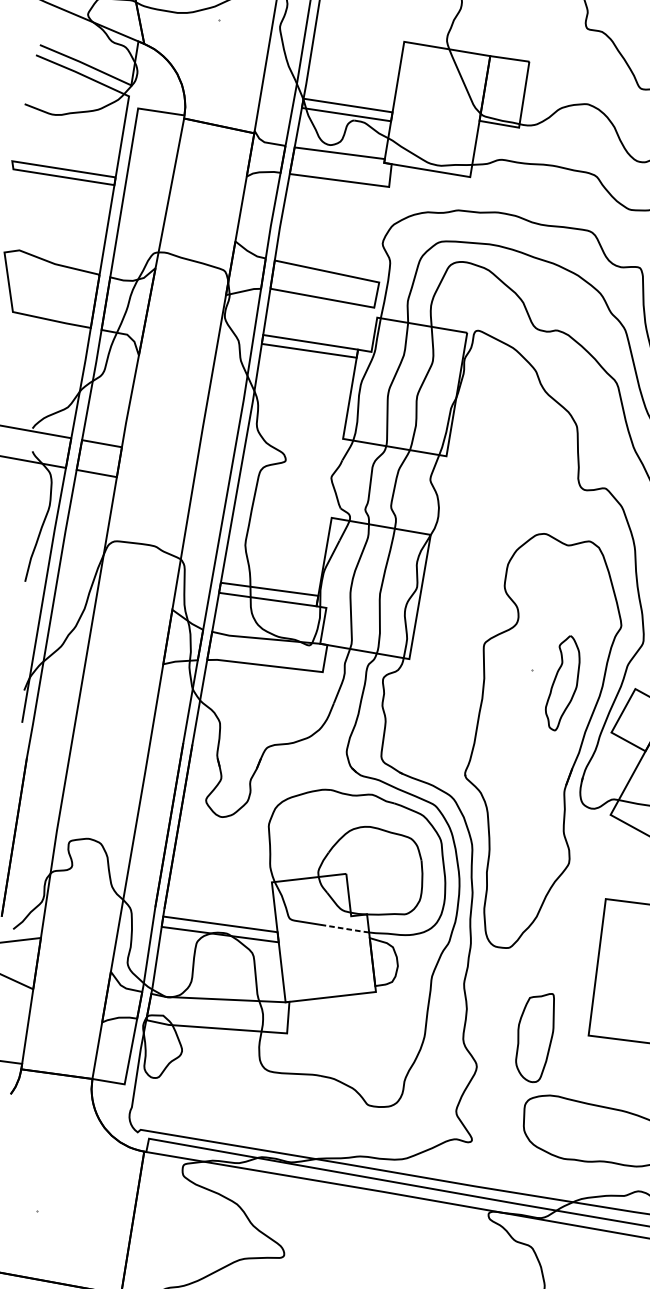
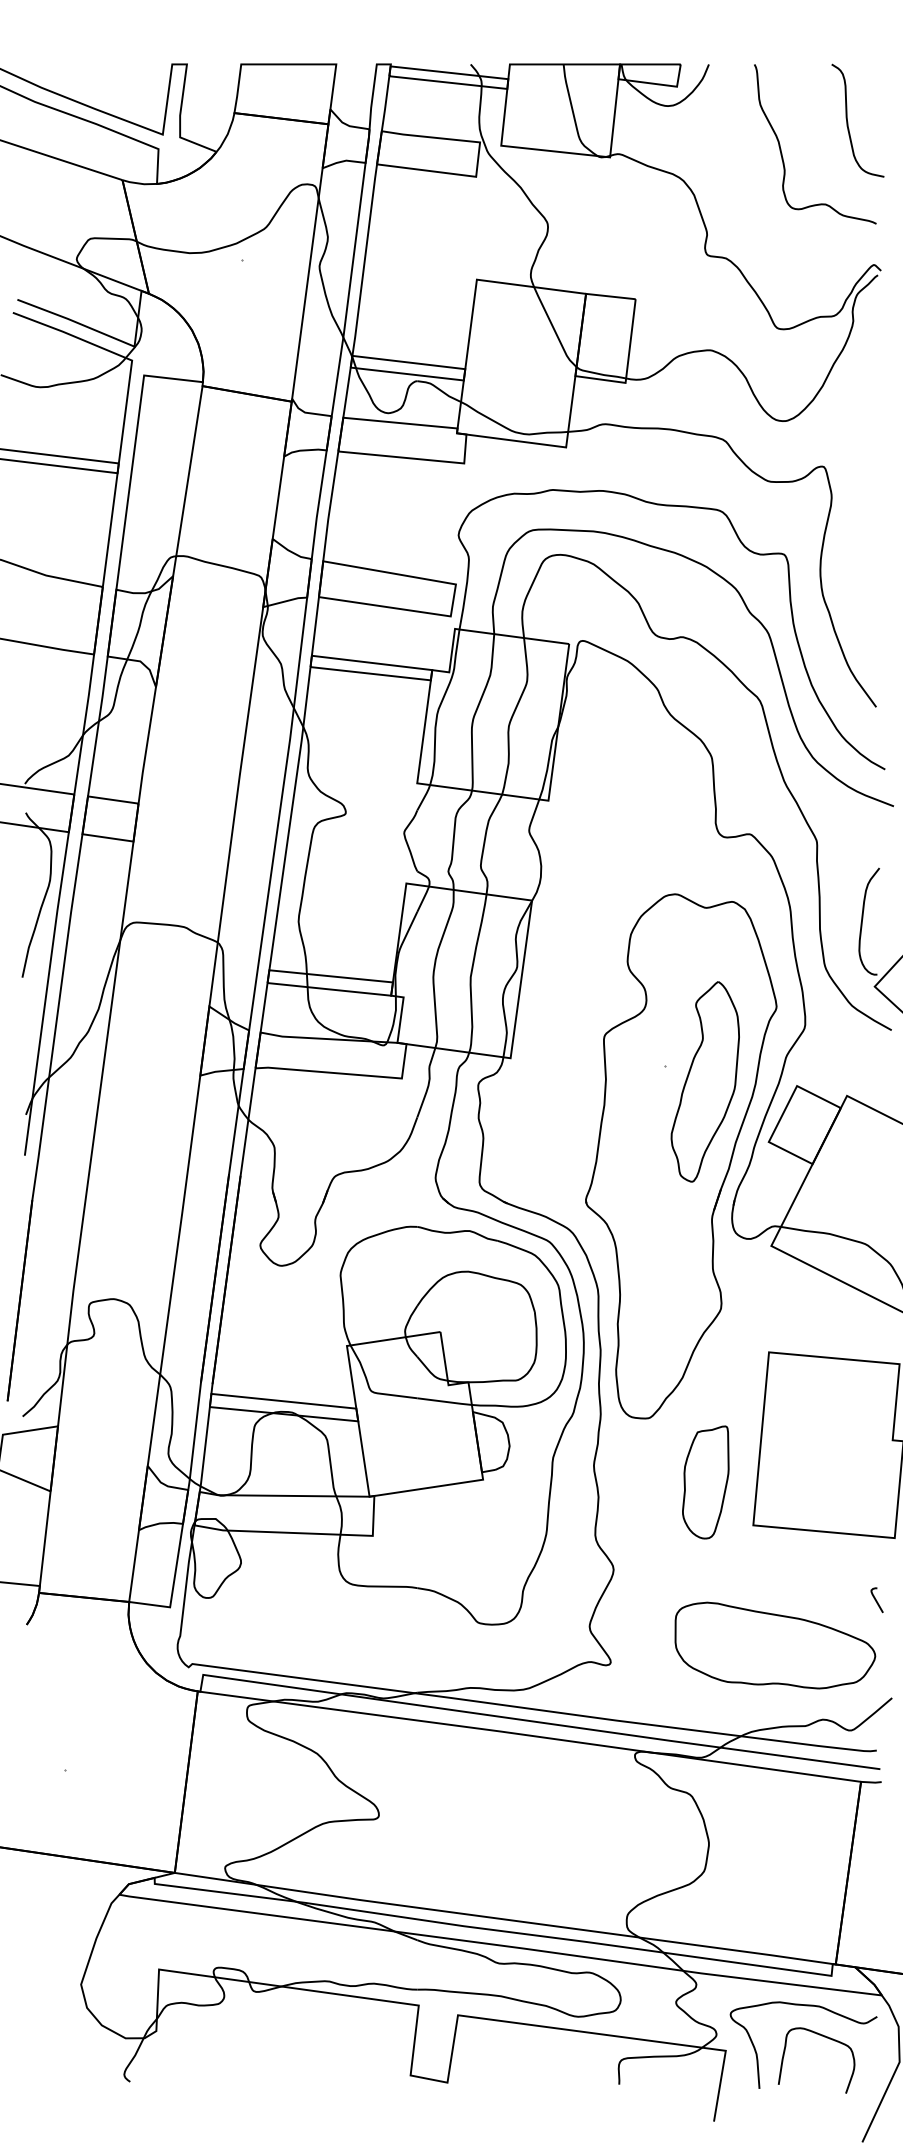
part: (562, 682) -> (704, 1081), size x1.67
line: (347, 929) -> (444, 1401), dashed -> solid
part: (534, 1037) -> (705, 1482), moved

